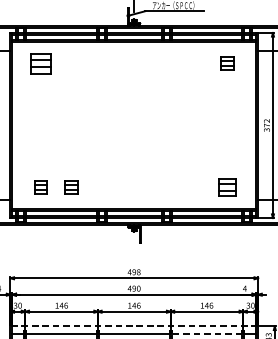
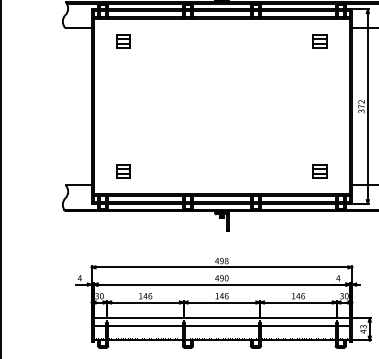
part: (40, 63) -> (123, 41), size x0.62
part: (71, 187) -> (155, 171), removed
part: (227, 187) -> (319, 171), size x0.71
line: (133, 325) -> (221, 317), dashed -> solid
line: (206, 333) -> (297, 325), dashed -> solid

